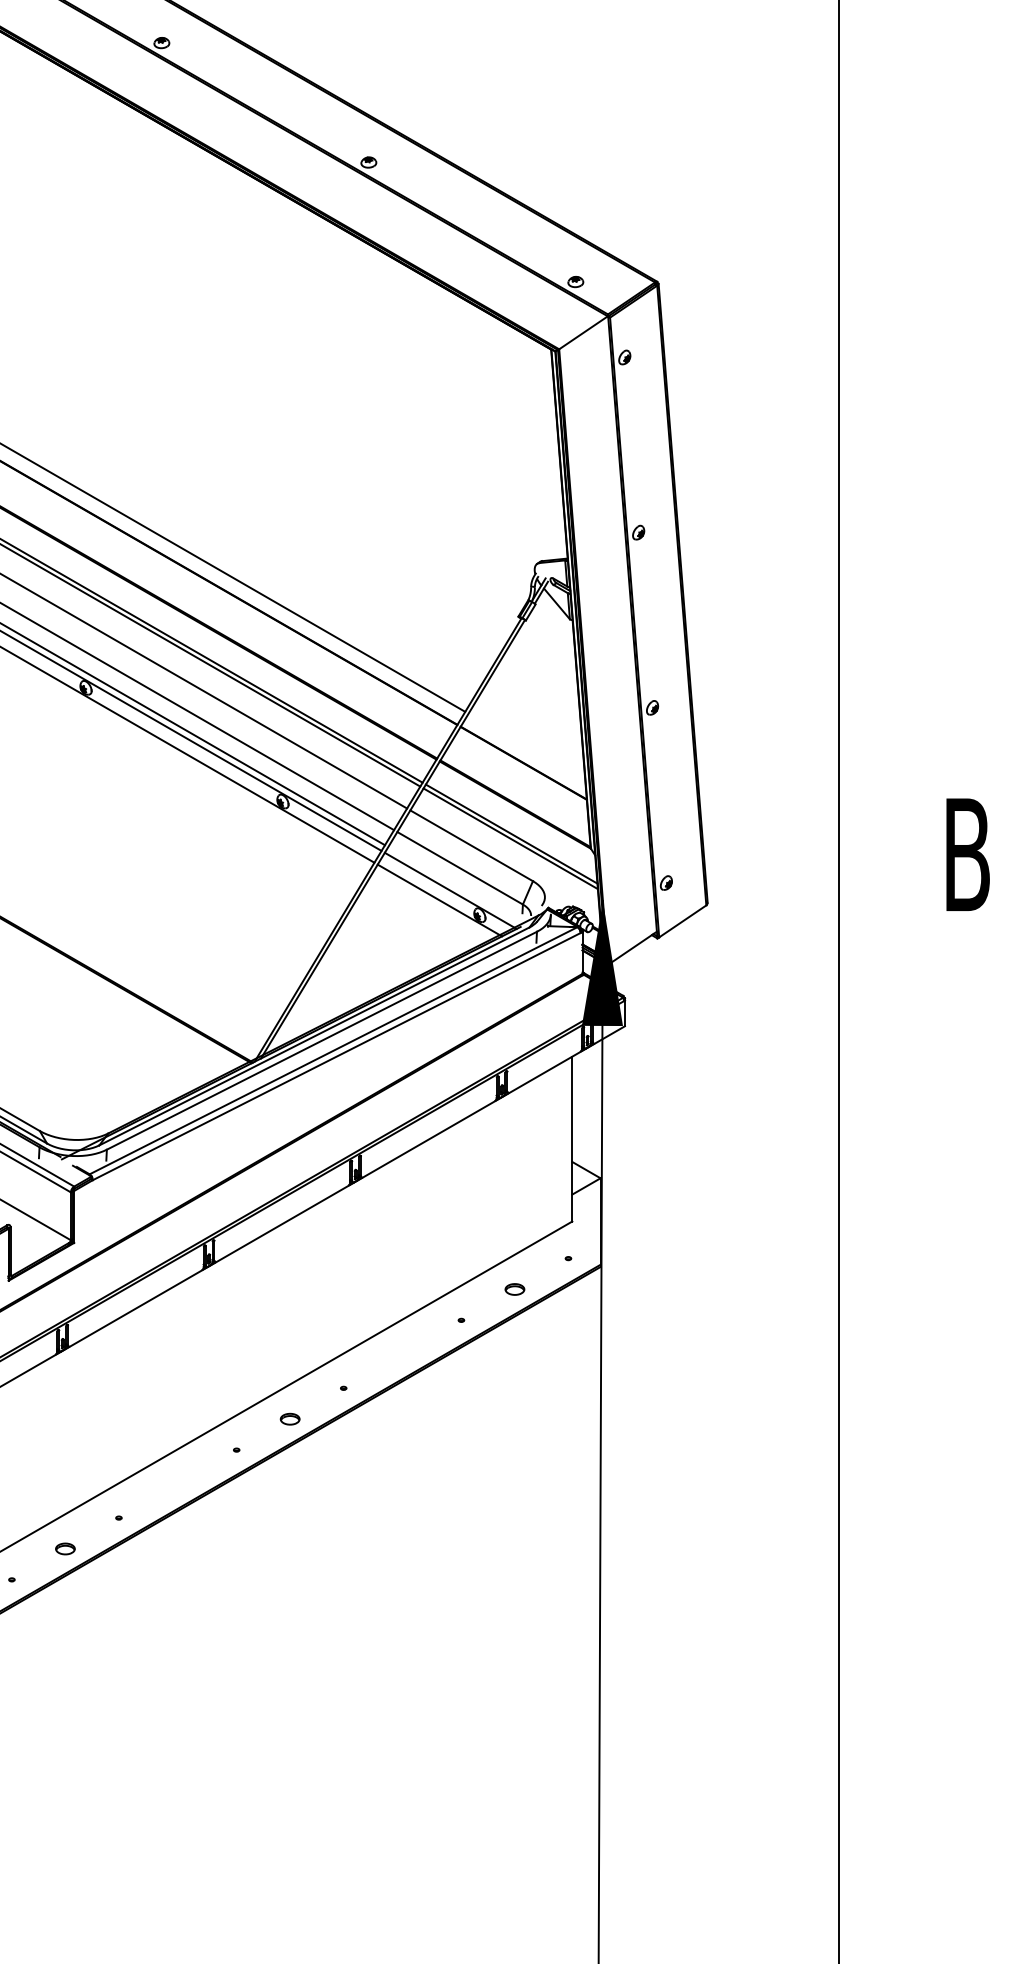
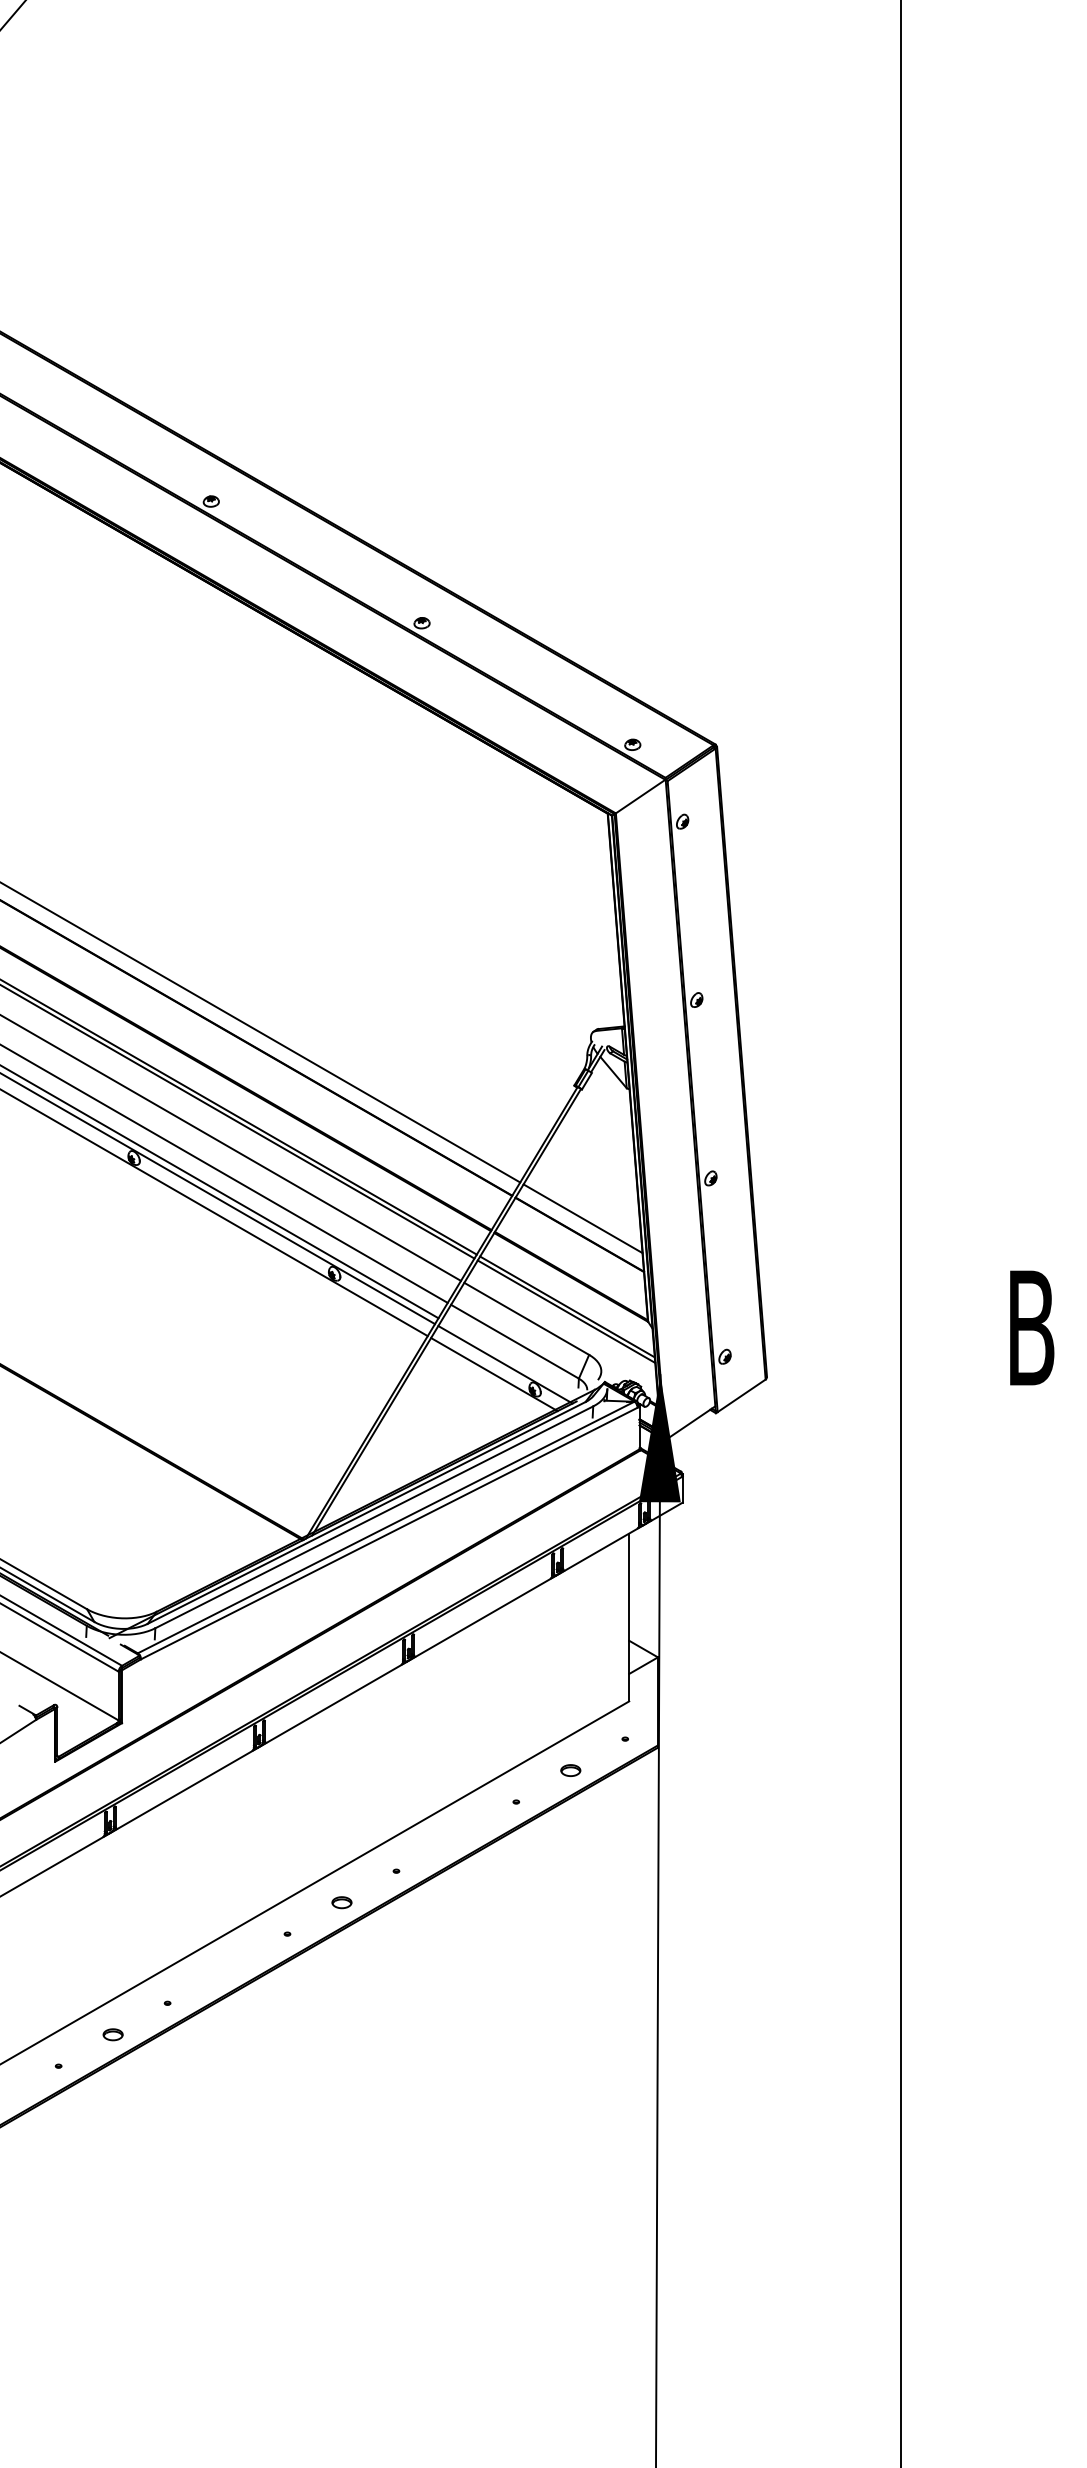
line: (526, 747) -> (582, 1218), added

